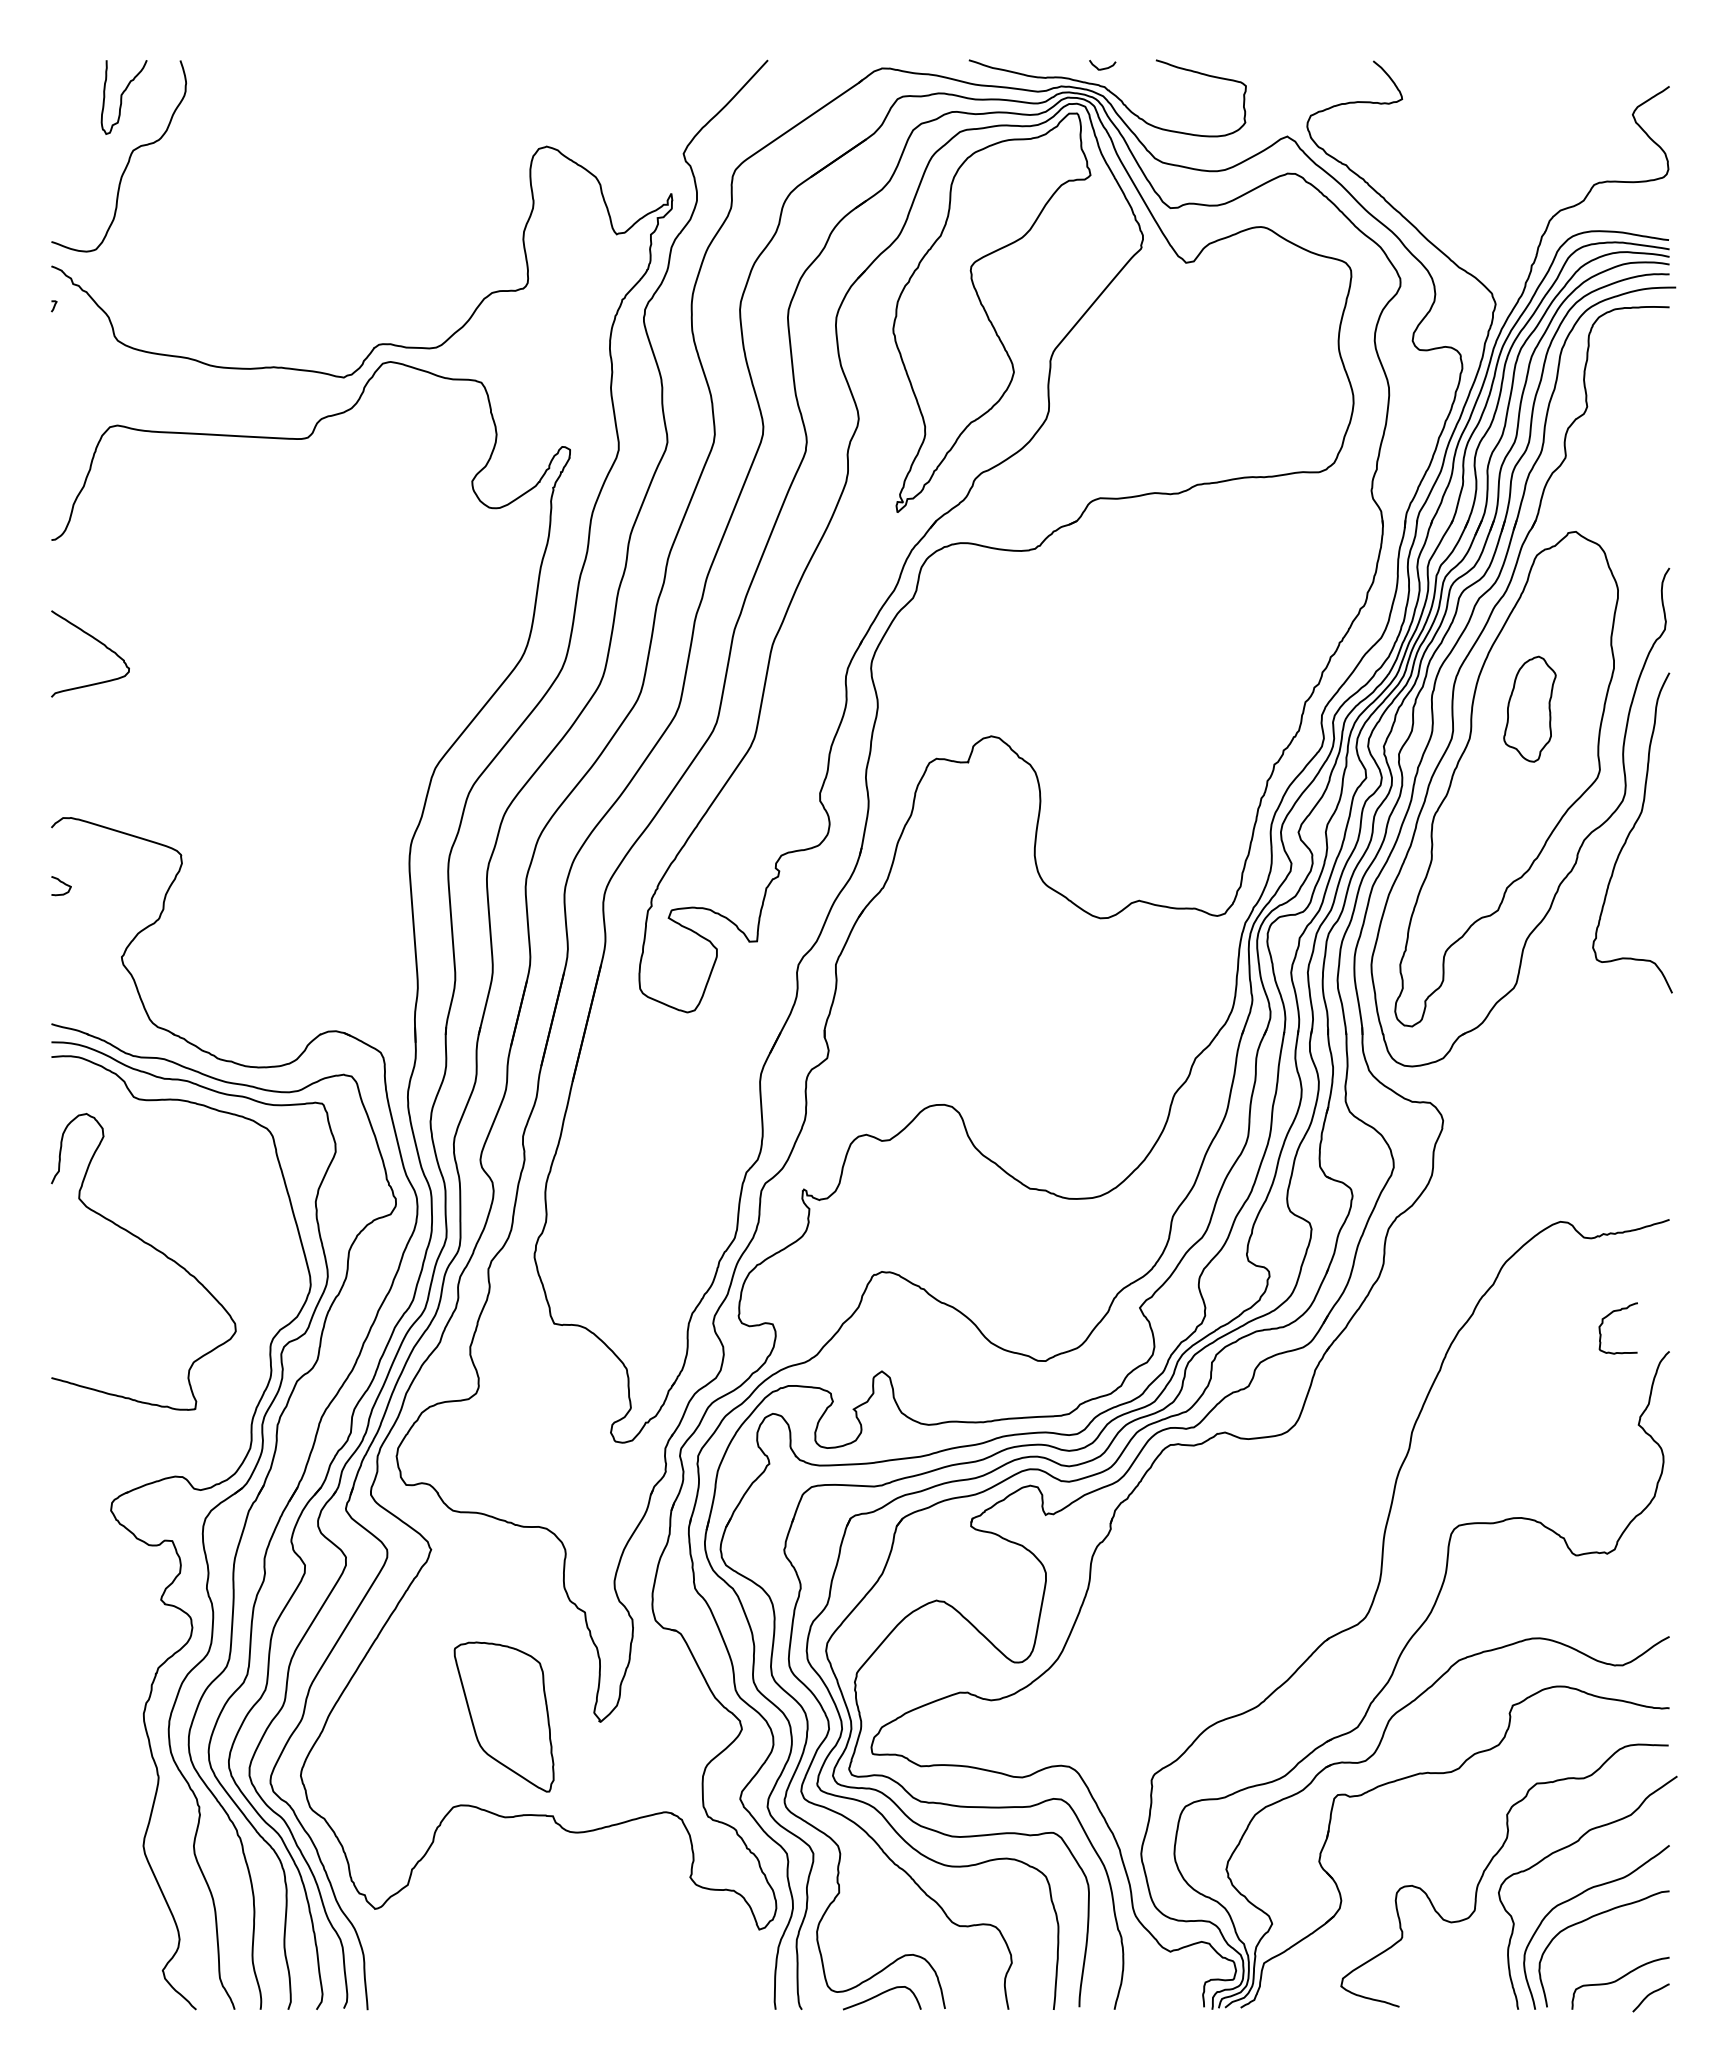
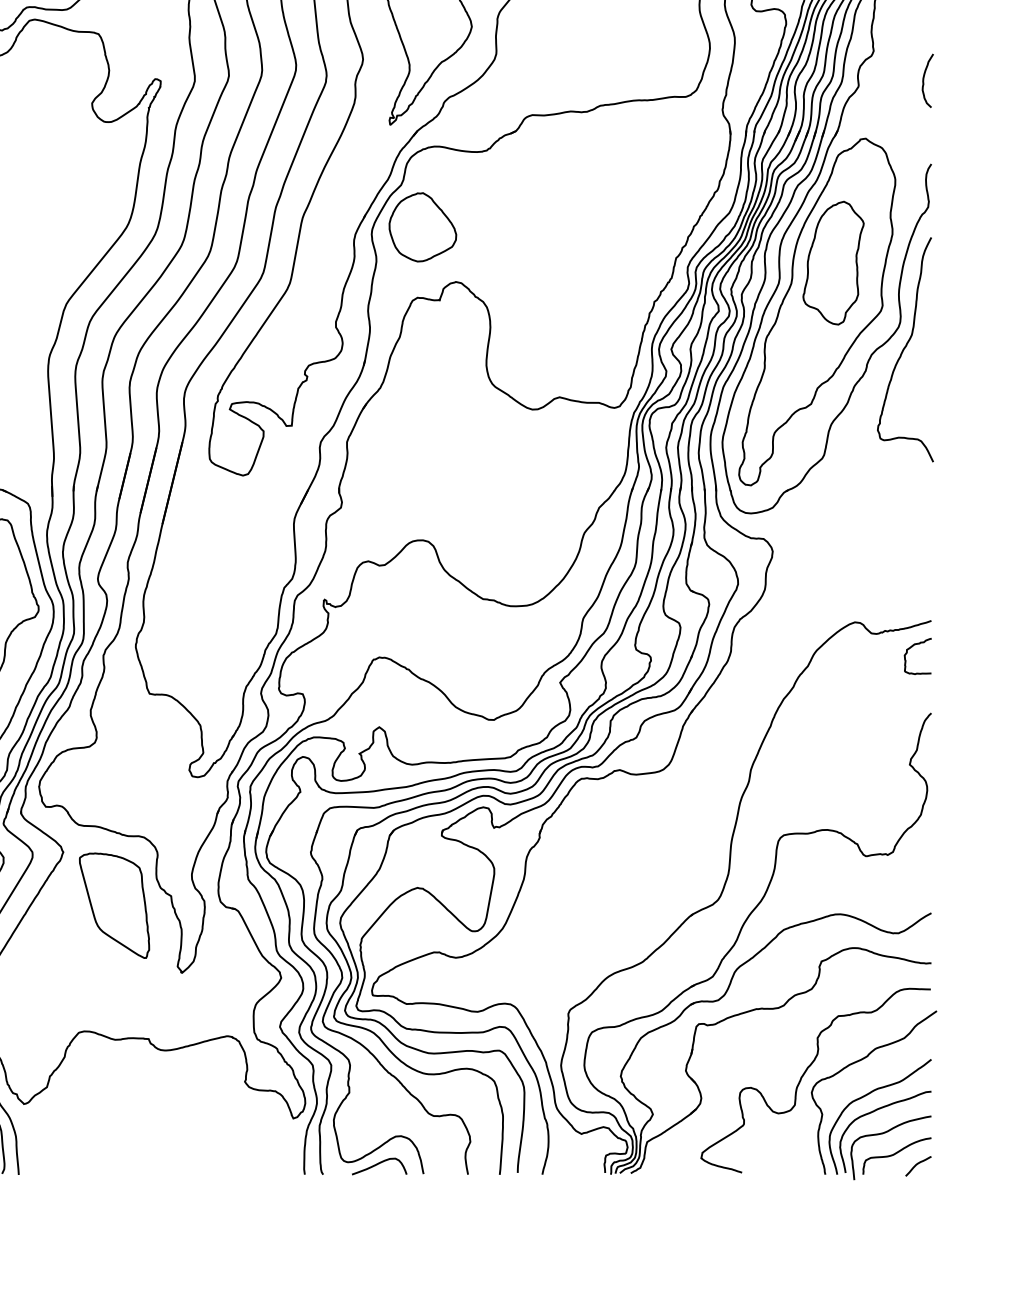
curve: (1659, 445) -> (924, 78), added
part: (943, 657) -> (422, 226), added
part: (1529, 708) -> (833, 262), size x1.67
curve: (1607, 1317) -> (910, 648), moved
part: (503, 1716) -> (114, 905), moved
curve: (1604, 1950) -> (885, 1133), added

